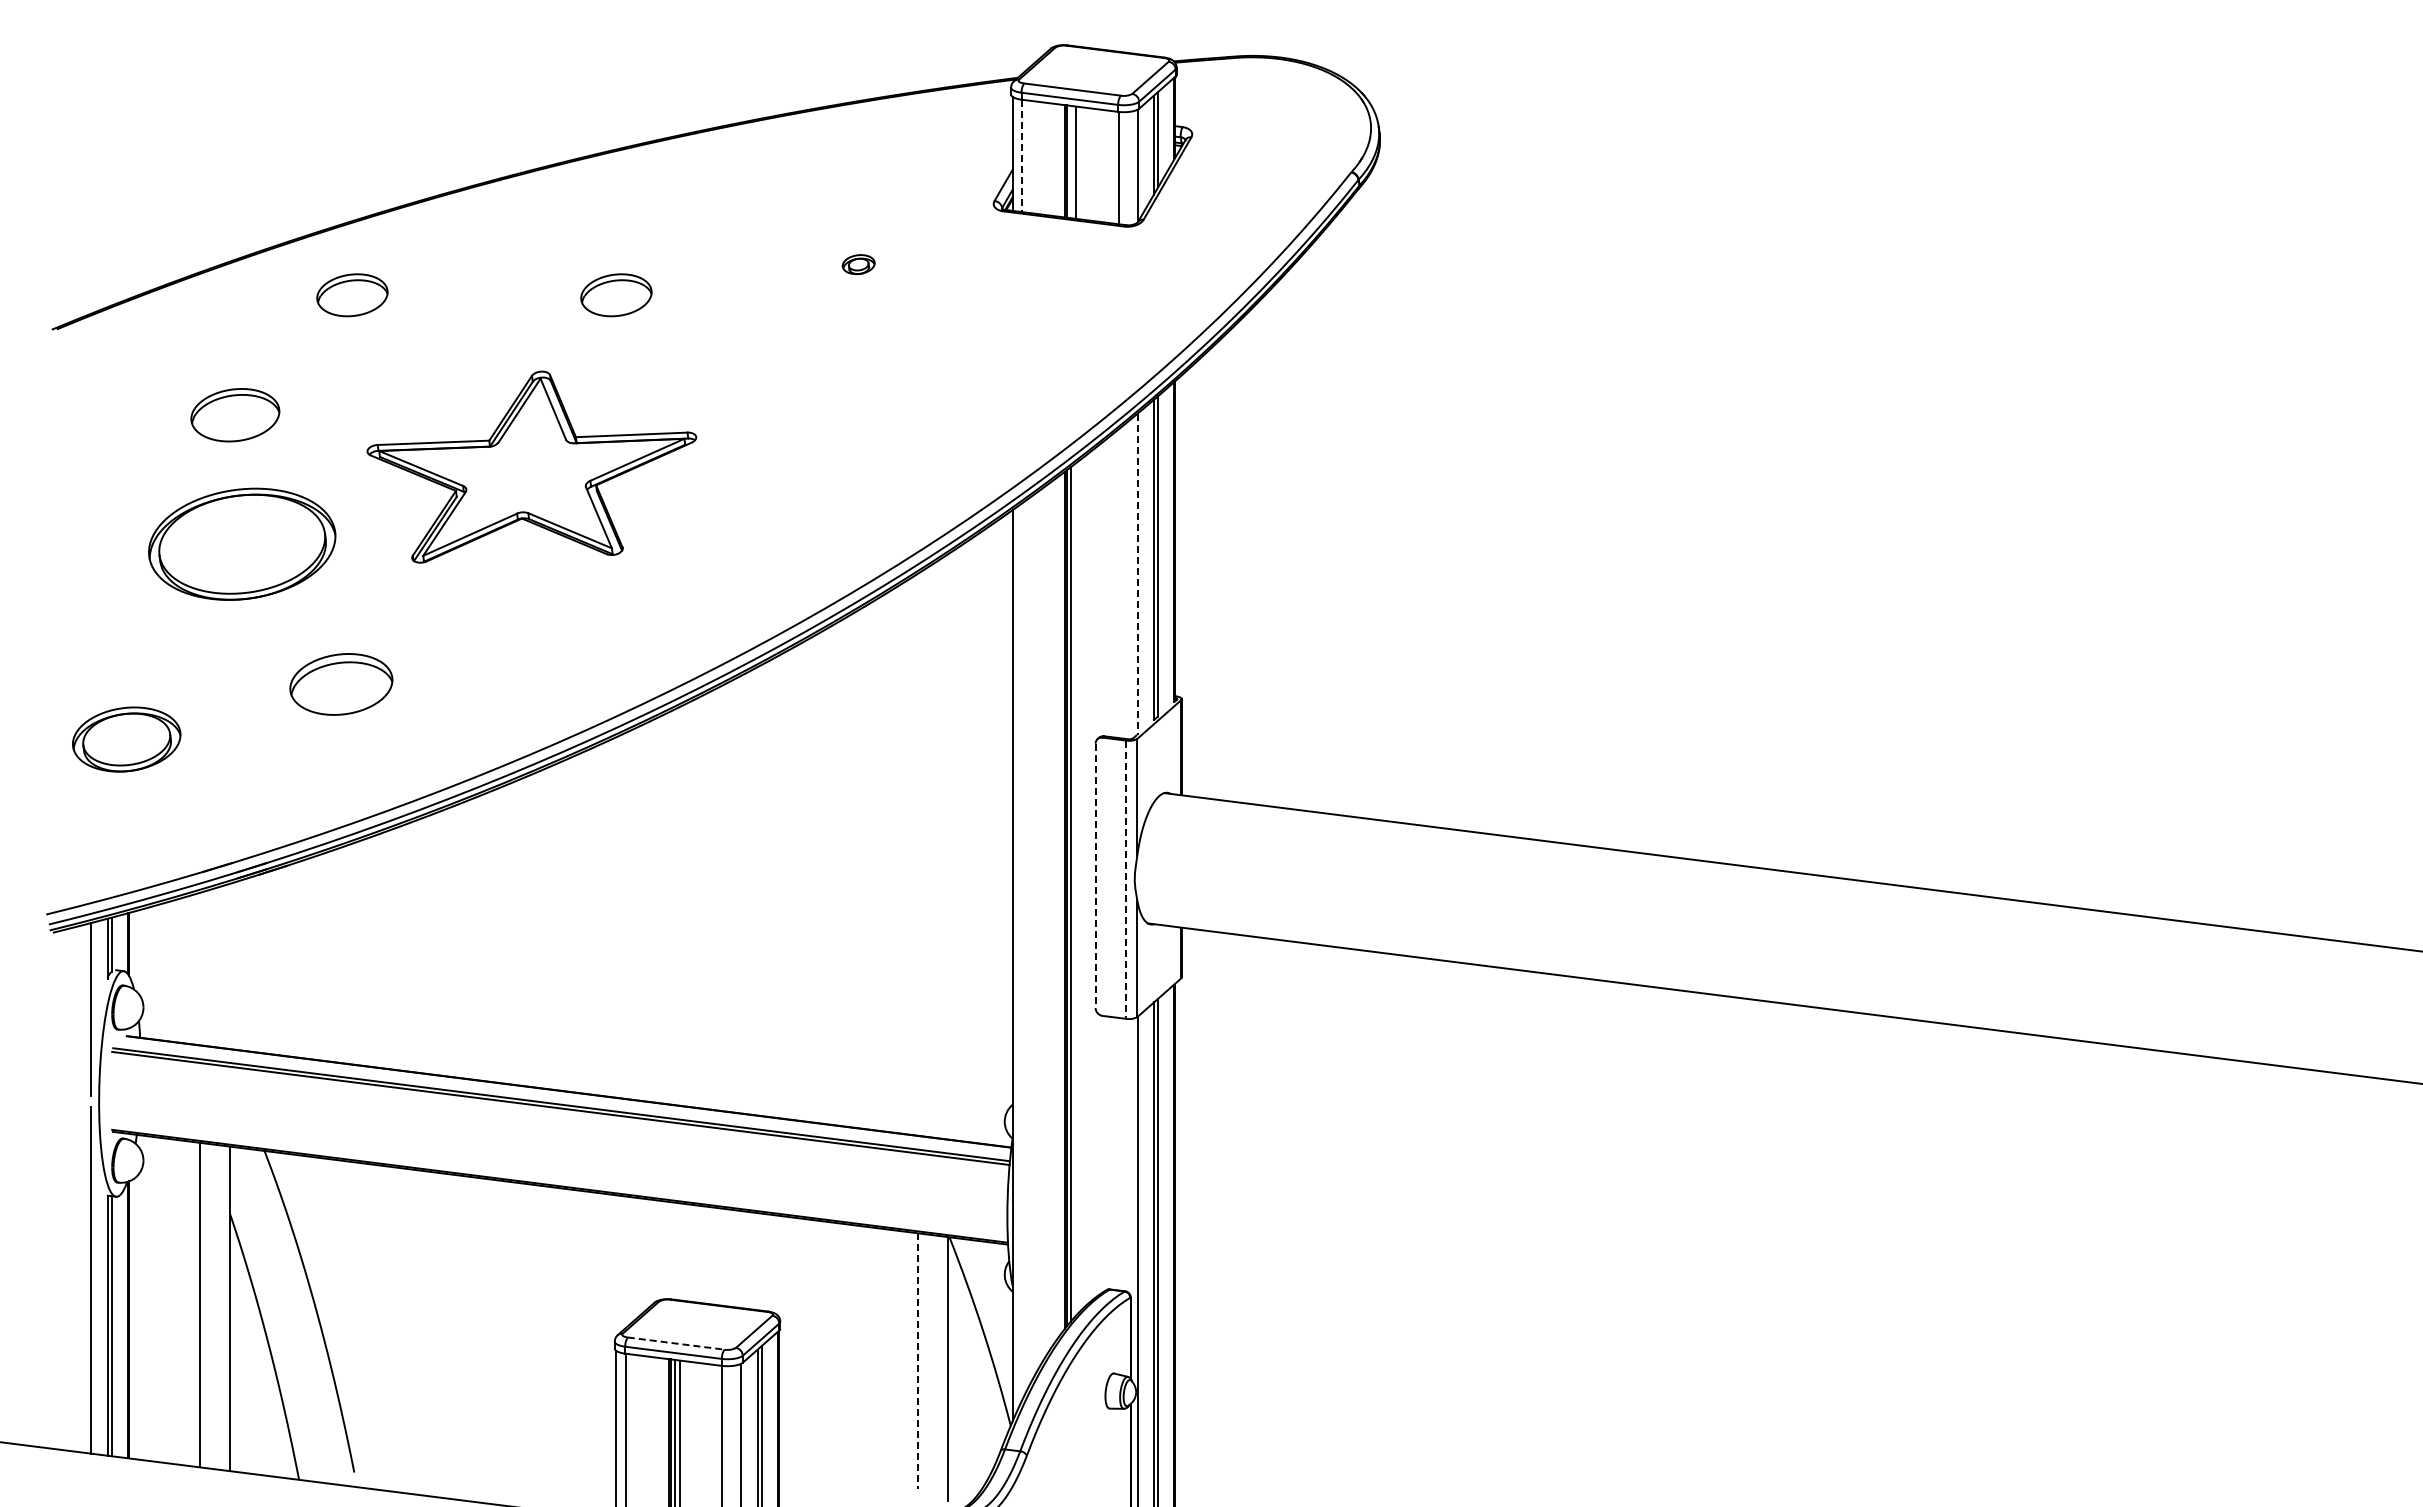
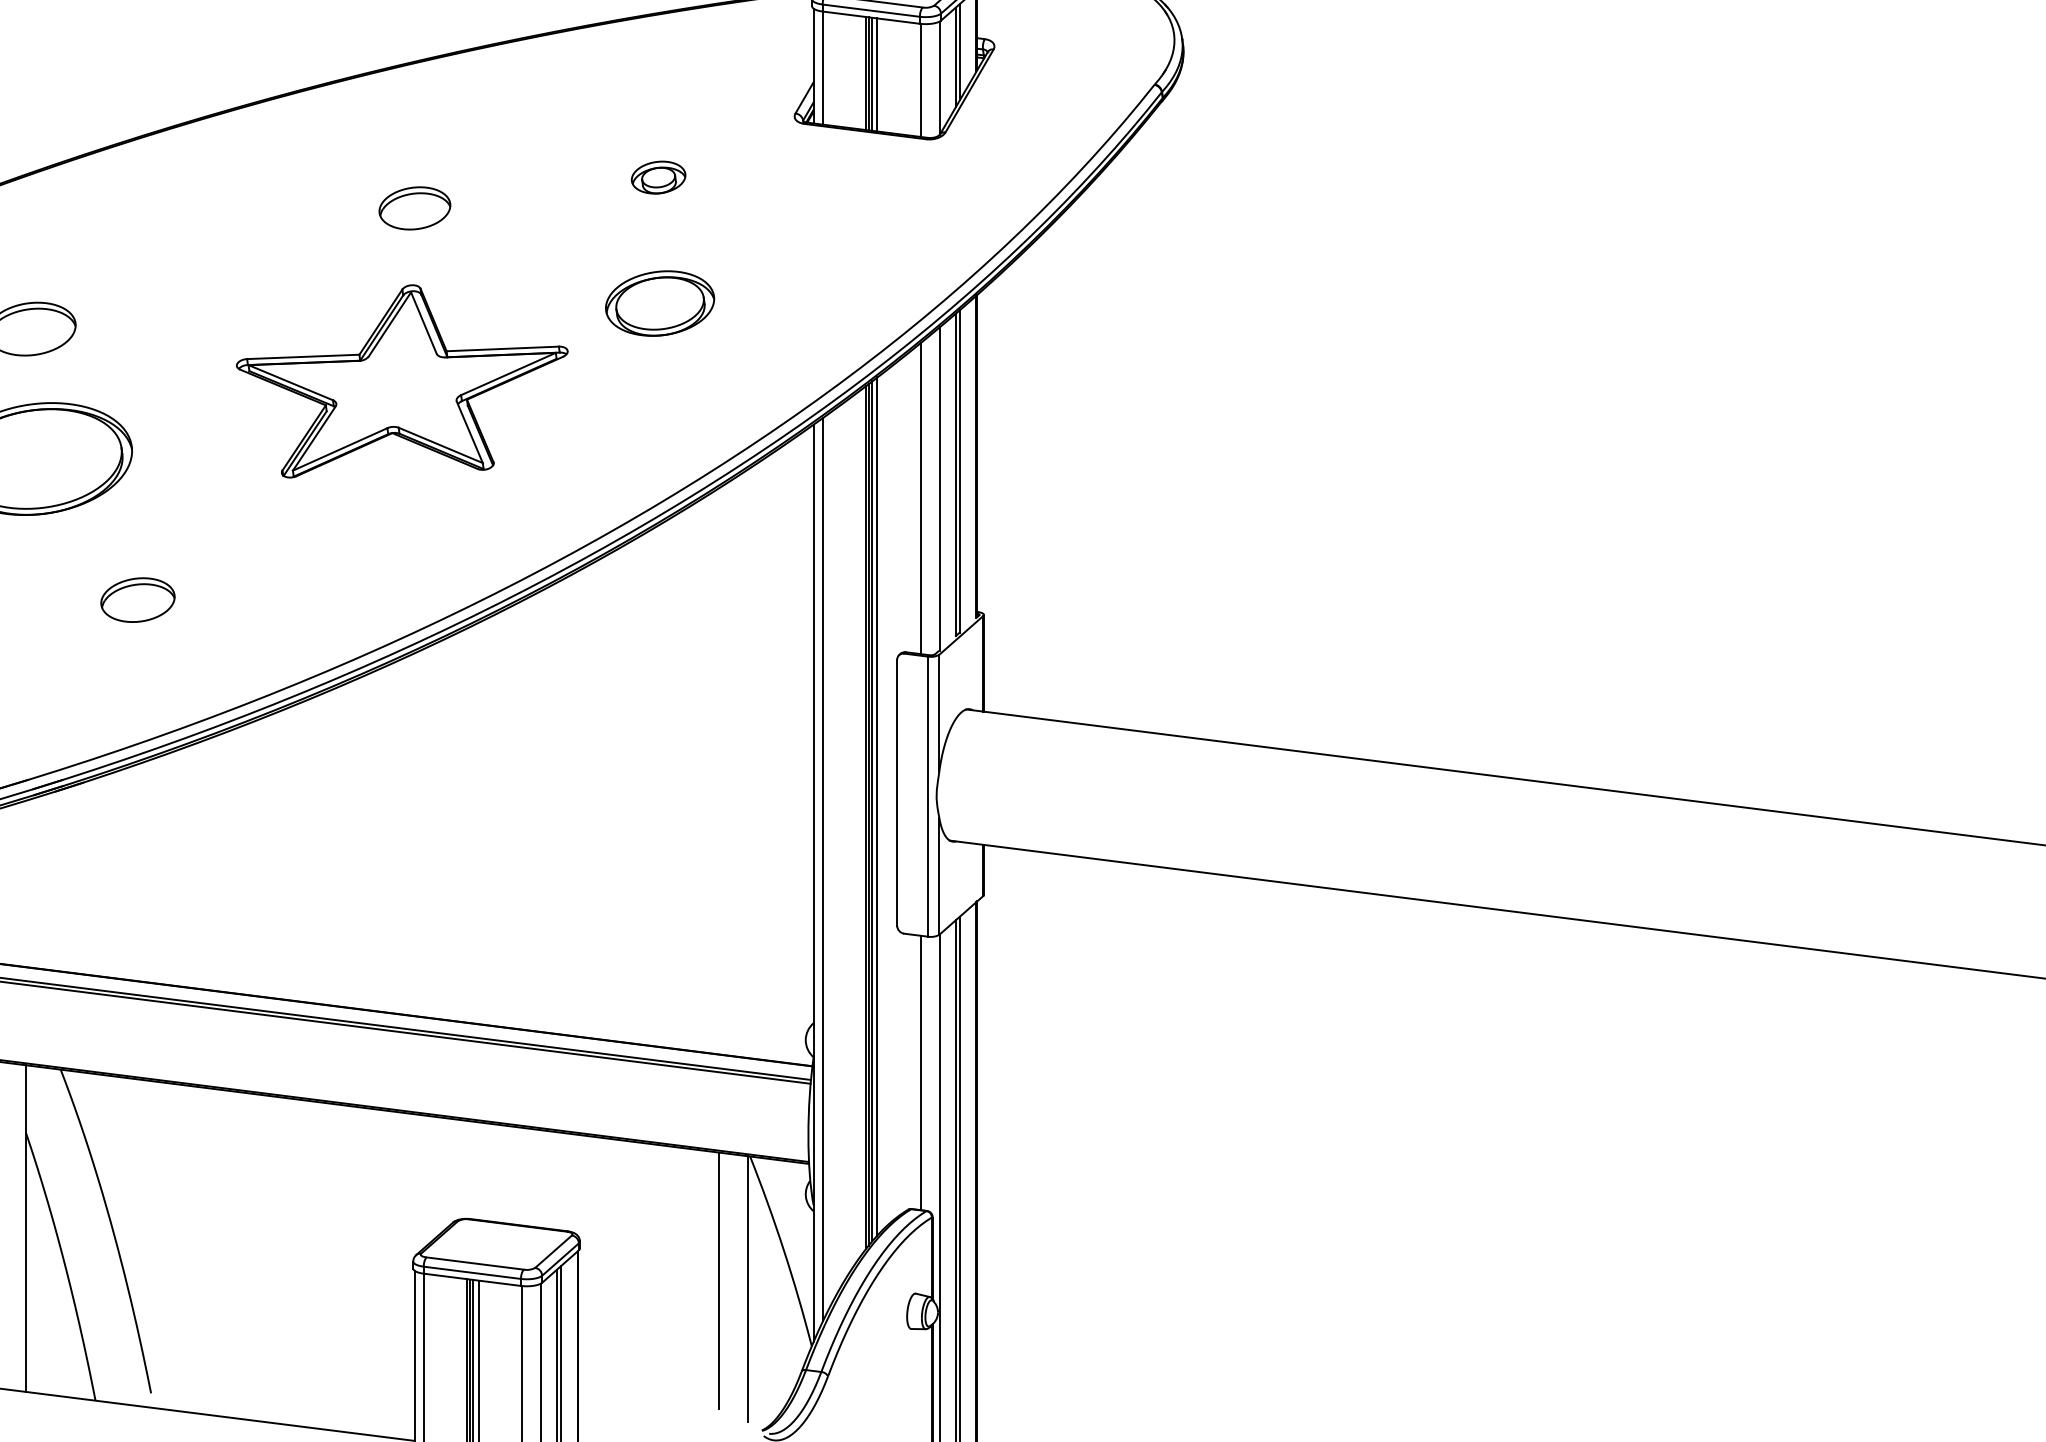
line: (1022, 156) -> (823, 68), dashed -> solid
line: (1070, 161) -> (871, 73), added
part: (858, 264) -> (658, 177), size x1.67
part: (352, 295) -> (149, 208), removed
part: (859, 389) -> (659, 303), added
part: (531, 466) -> (401, 380), moved
line: (1137, 574) -> (939, 489), dashed -> solid
line: (1118, 583) -> (920, 498), added
part: (340, 684) -> (137, 600), size x0.71
line: (1095, 876) -> (897, 793), dashed -> solid
line: (1125, 880) -> (927, 797), dashed -> solid
line: (1075, 889) -> (876, 806), added
line: (1022, 951) -> (823, 868), added
line: (1118, 1153) -> (920, 1072), added
line: (676, 1343) -> (475, 1263), dashed -> solid
line: (918, 1360) -> (718, 1280), dashed -> solid

